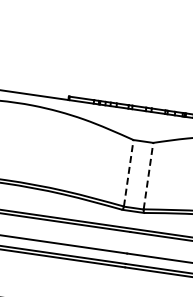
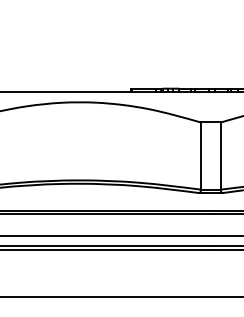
line: (128, 173) -> (200, 156), dashed -> solid
line: (148, 176) -> (220, 156), dashed -> solid

